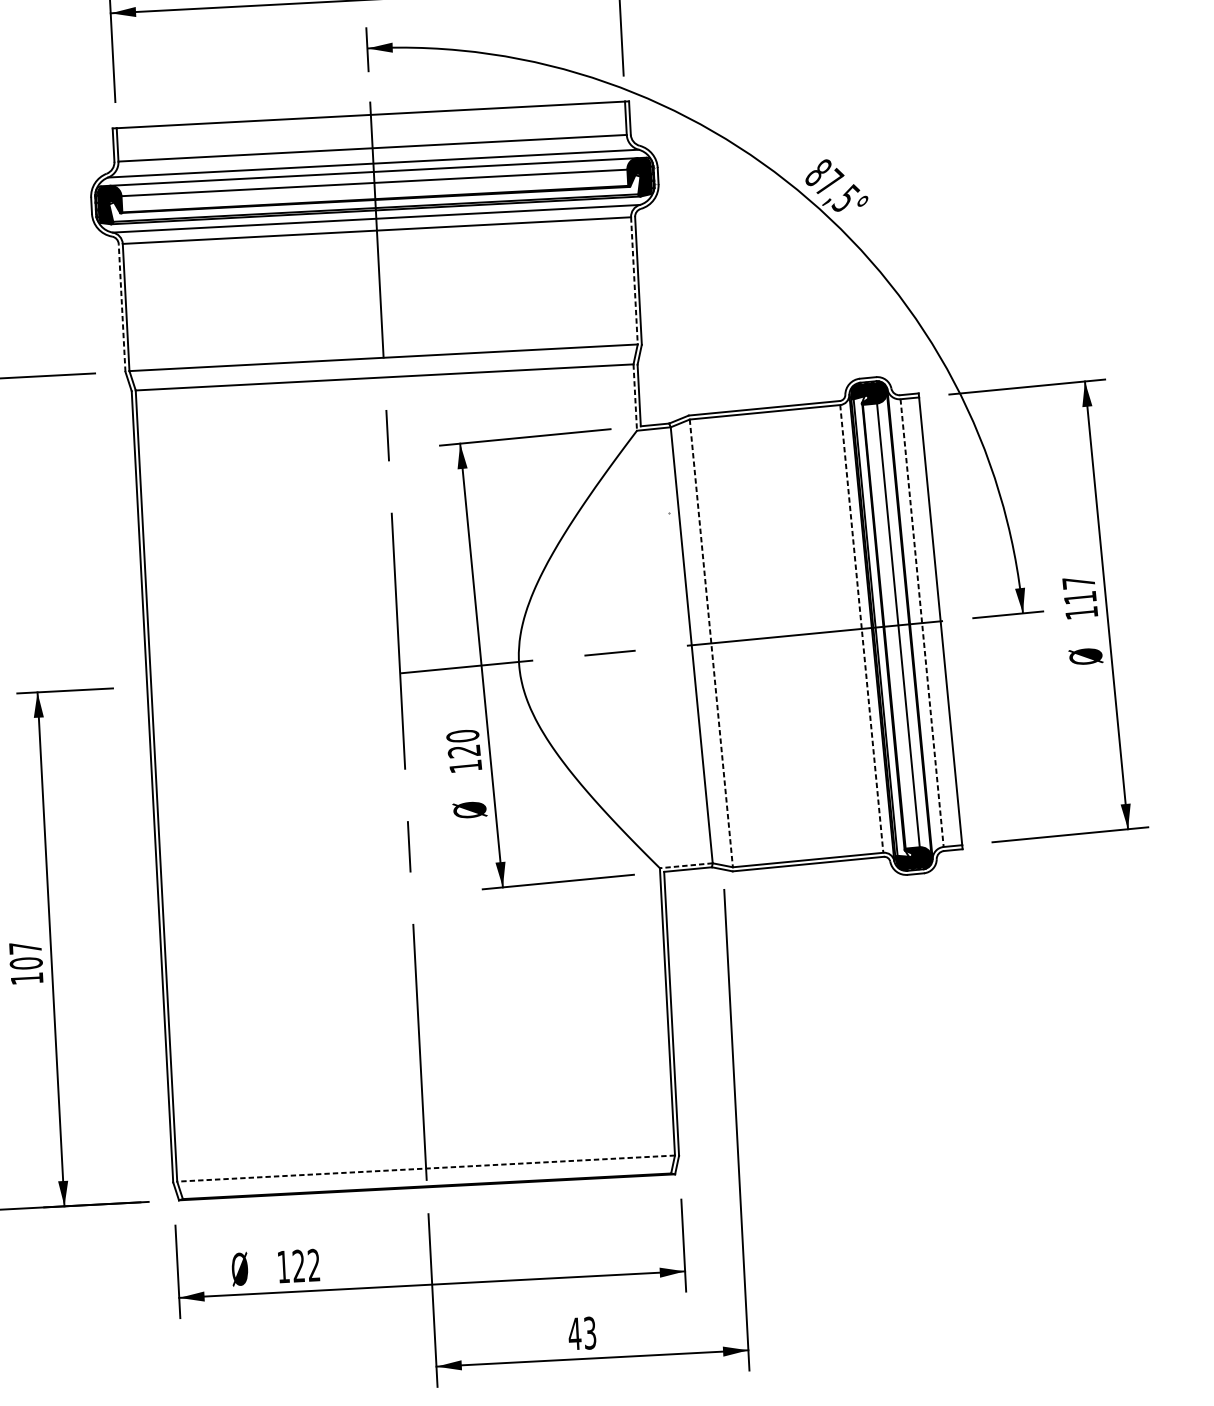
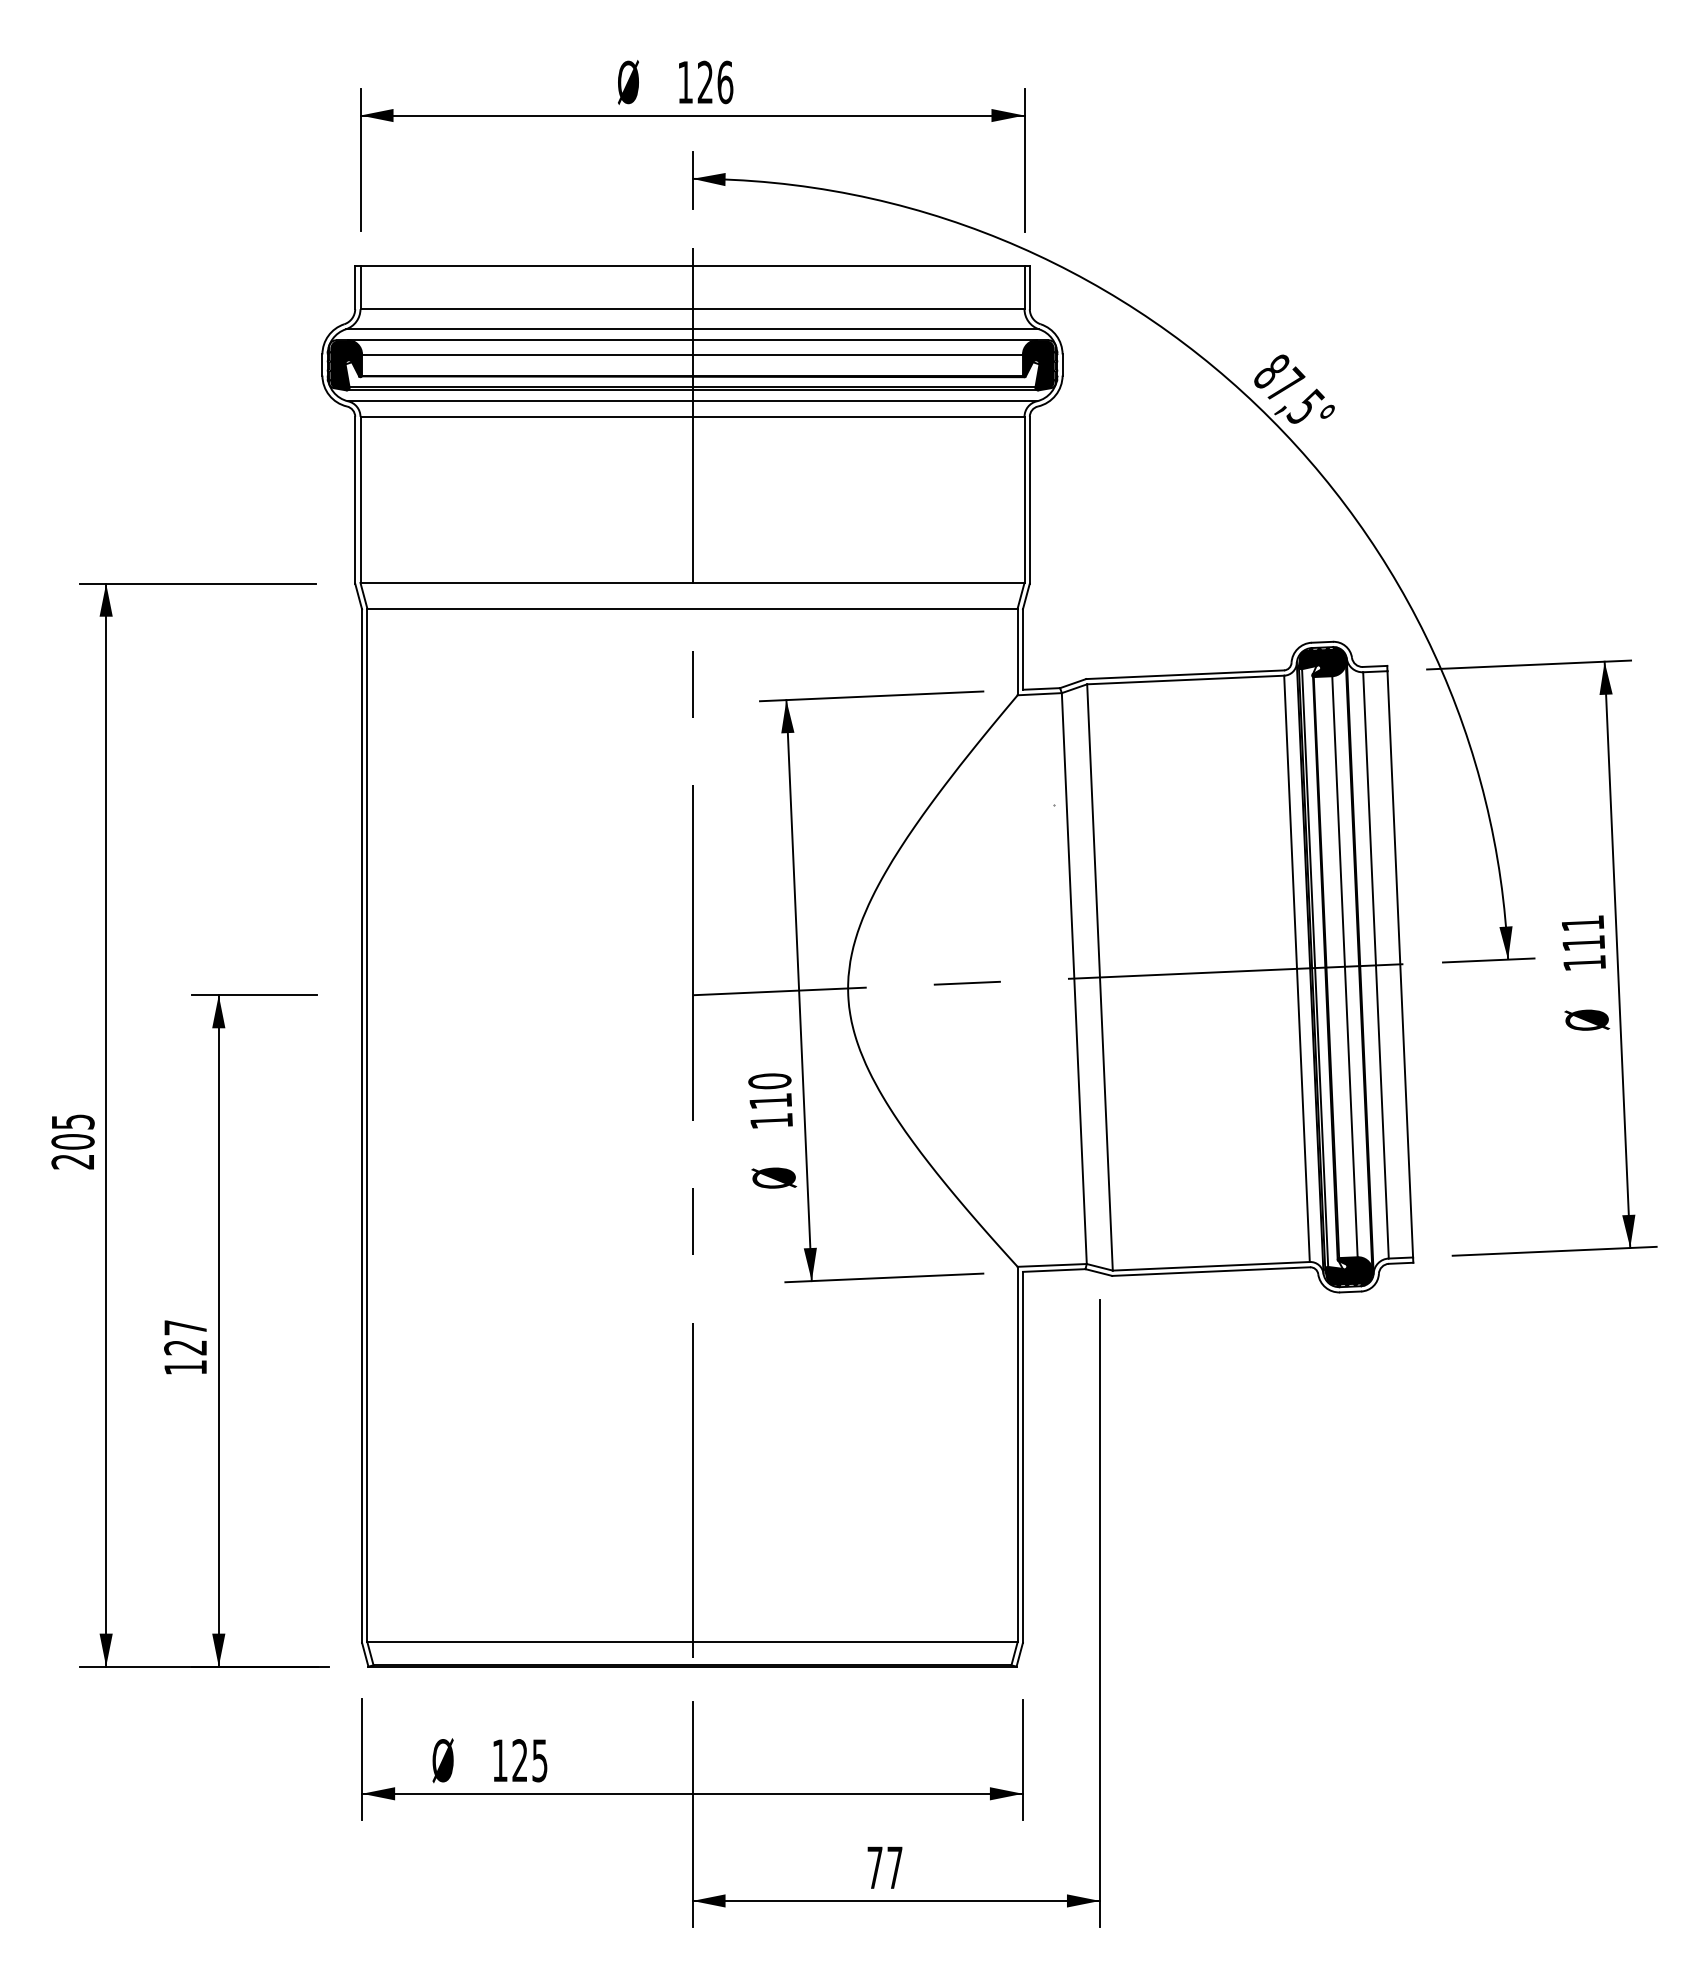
line: (634, 281) -> (1024, 500), dashed -> solid
line: (122, 307) -> (355, 499), dashed -> solid
line: (635, 397) -> (1017, 652), dashed -> solid
text: (1078, 582) -> (1582, 923), 117 -> 111
line: (922, 623) -> (1376, 965), dashed -> solid
line: (862, 629) -> (1297, 969), dashed -> solid
line: (711, 643) -> (1100, 977), dashed -> solid
text: (464, 751) -> (770, 1101), 120 -> 110
line: (686, 865) -> (1052, 1265), dashed -> solid
text: (26, 963) -> (185, 1347), 107 -> 127
line: (426, 1168) -> (692, 1642), dashed -> solid
text: (313, 1265) -> (539, 1760), 122 -> 125
text: (582, 1333) -> (884, 1867), 43 -> 77

